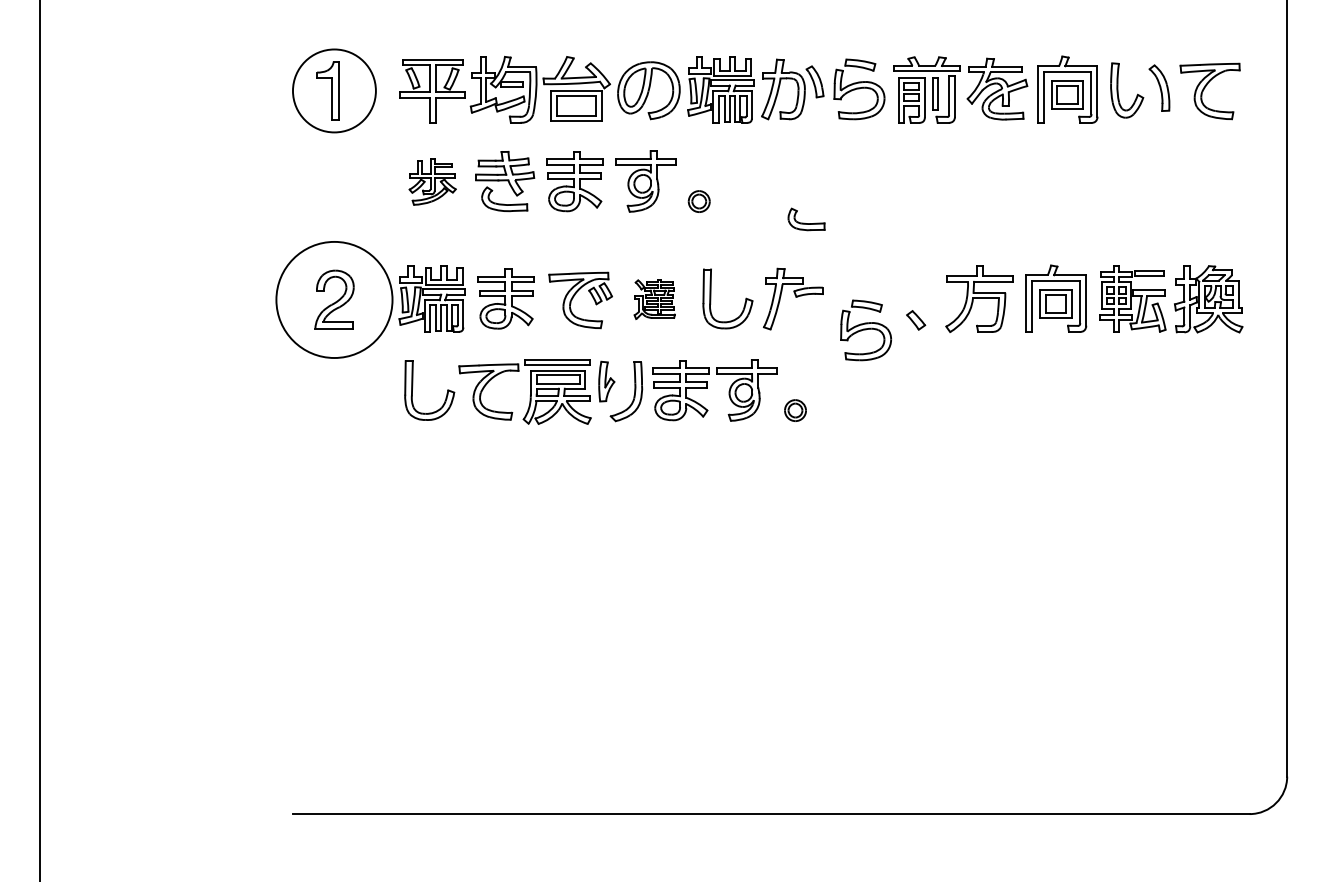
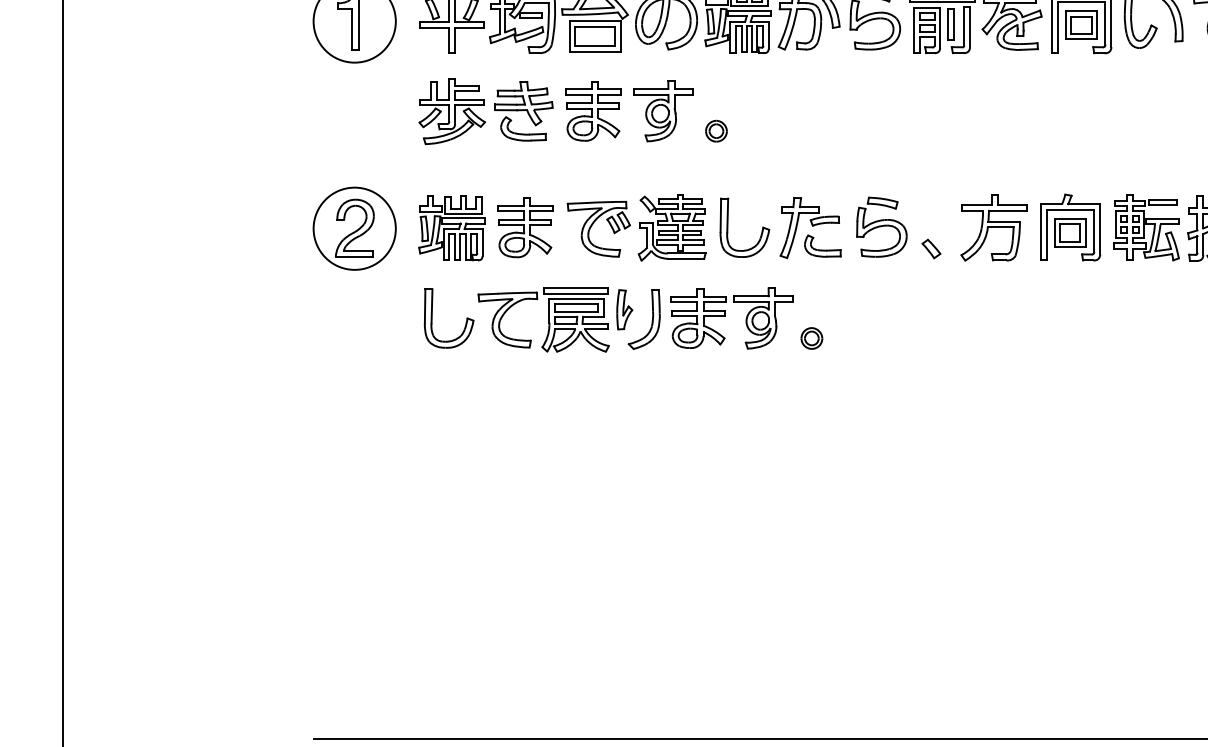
part: (432, 181) -> (451, 111), size x1.43
part: (806, 219) -> (822, 246), moved
circle: (334, 299) -> (354, 228), size x0.71
part: (654, 299) -> (672, 228), size x1.67
part: (865, 330) -> (881, 227), moved

